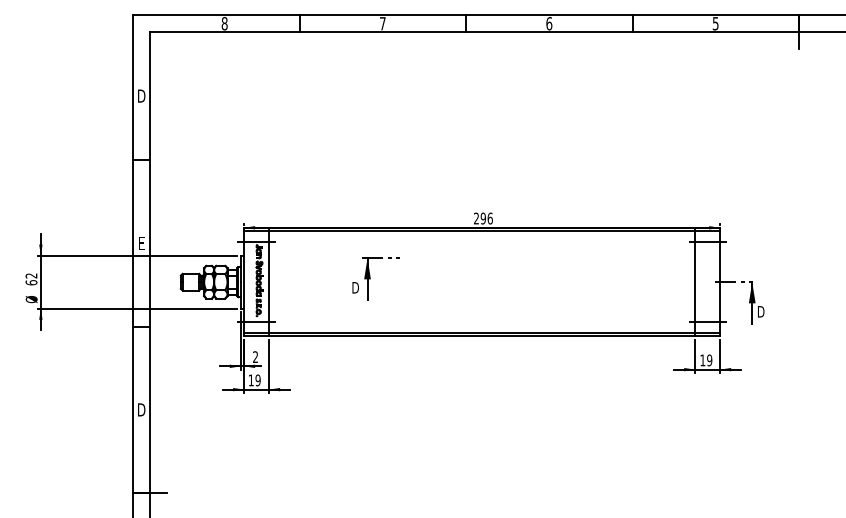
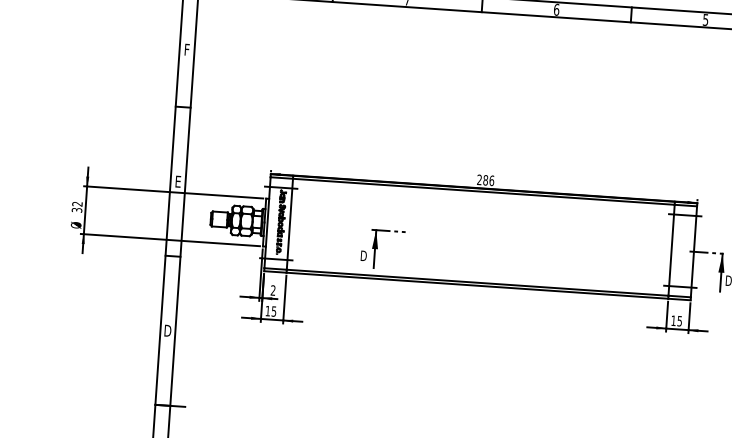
text: (141, 95) -> (187, 49), D -> F
text: (482, 218) -> (484, 180), 296 -> 286
part: (375, 278) -> (382, 248), moved
text: (31, 282) -> (77, 210), 62 -> 32
text: (709, 359) -> (679, 320), 19 -> 15
text: (257, 379) -> (273, 310), 19 -> 15

